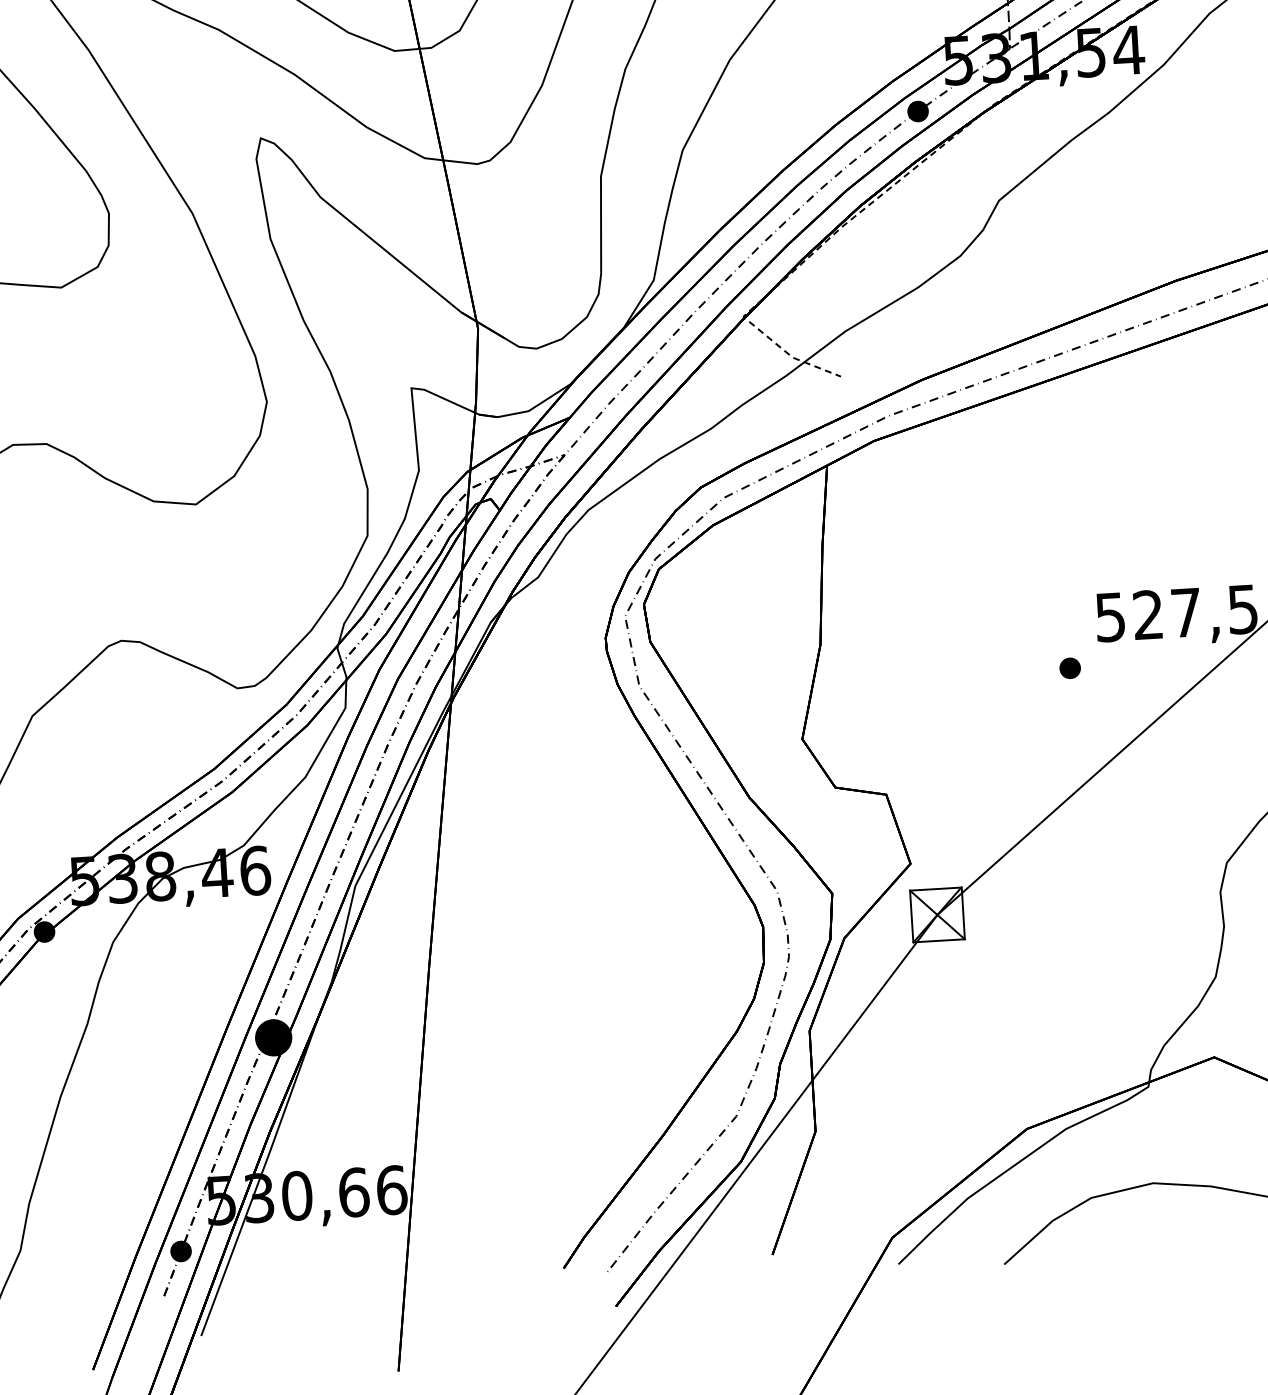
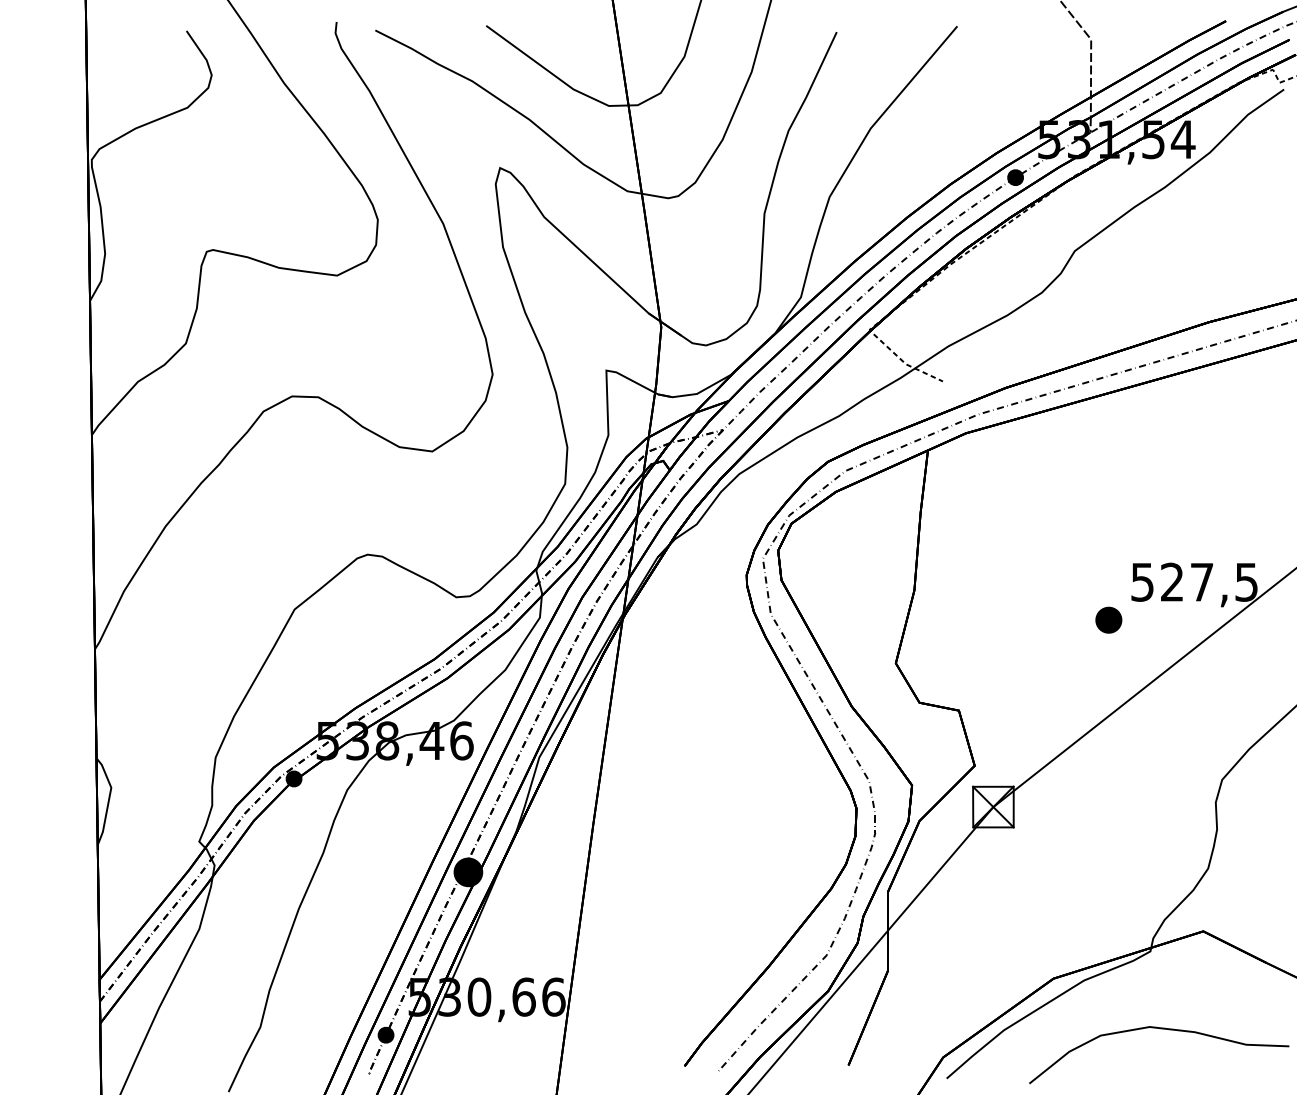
part: (1069, 668) -> (1108, 620), size x1.6

